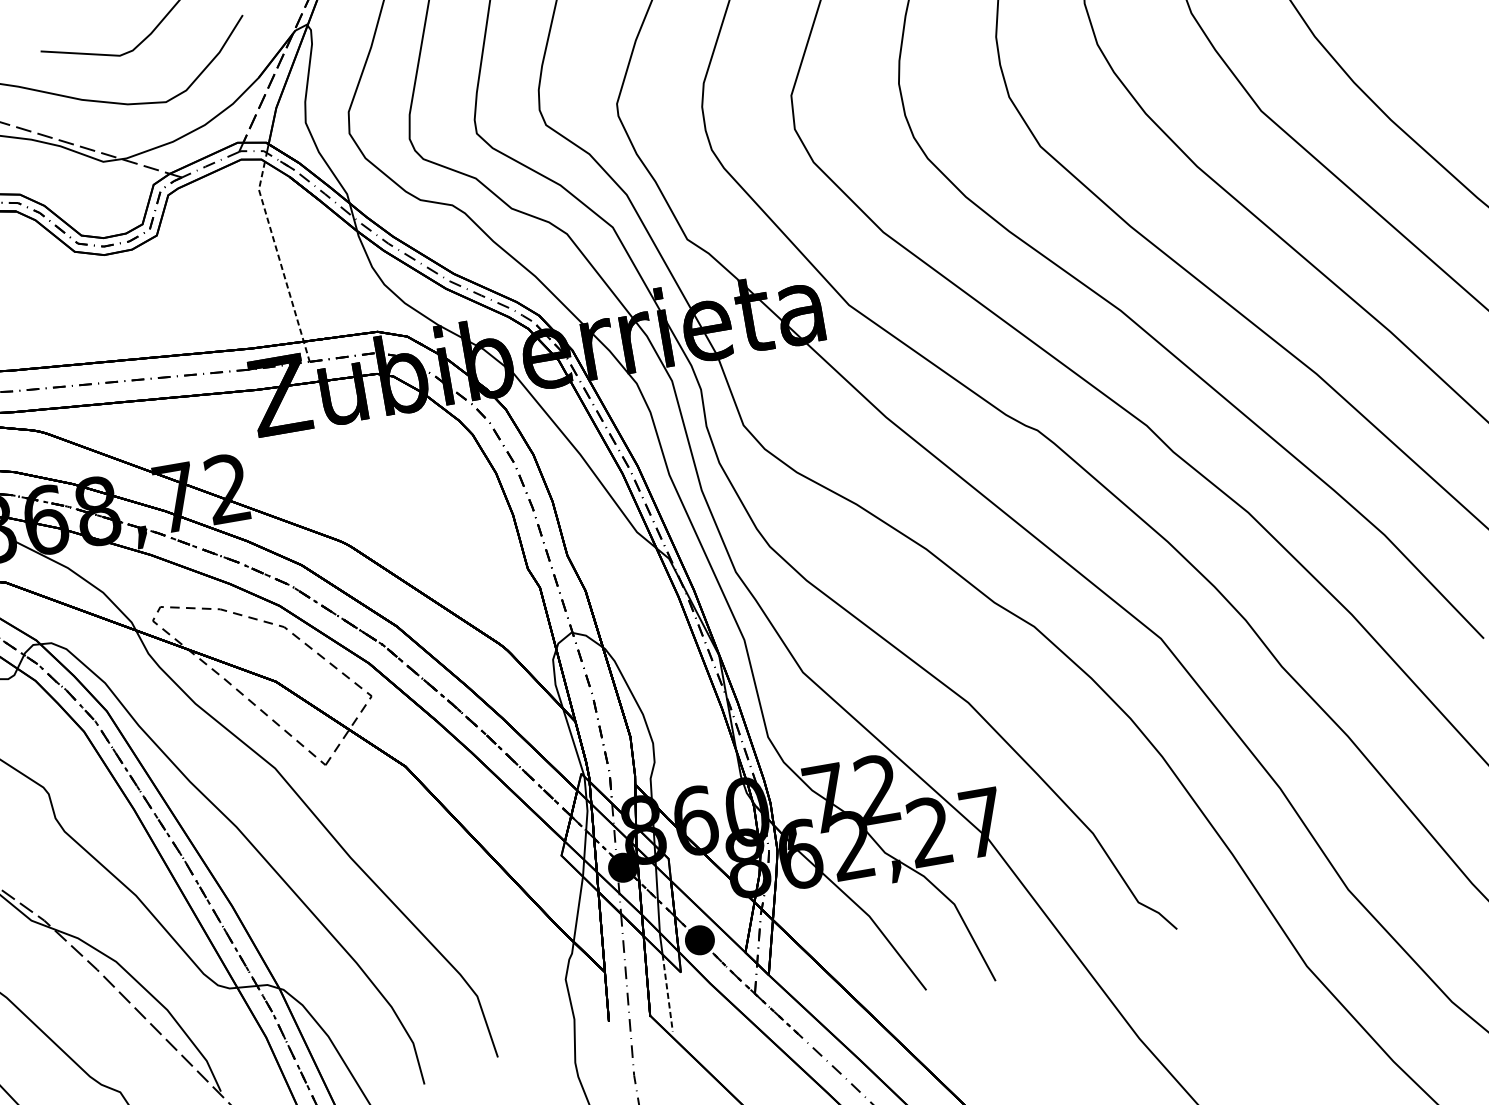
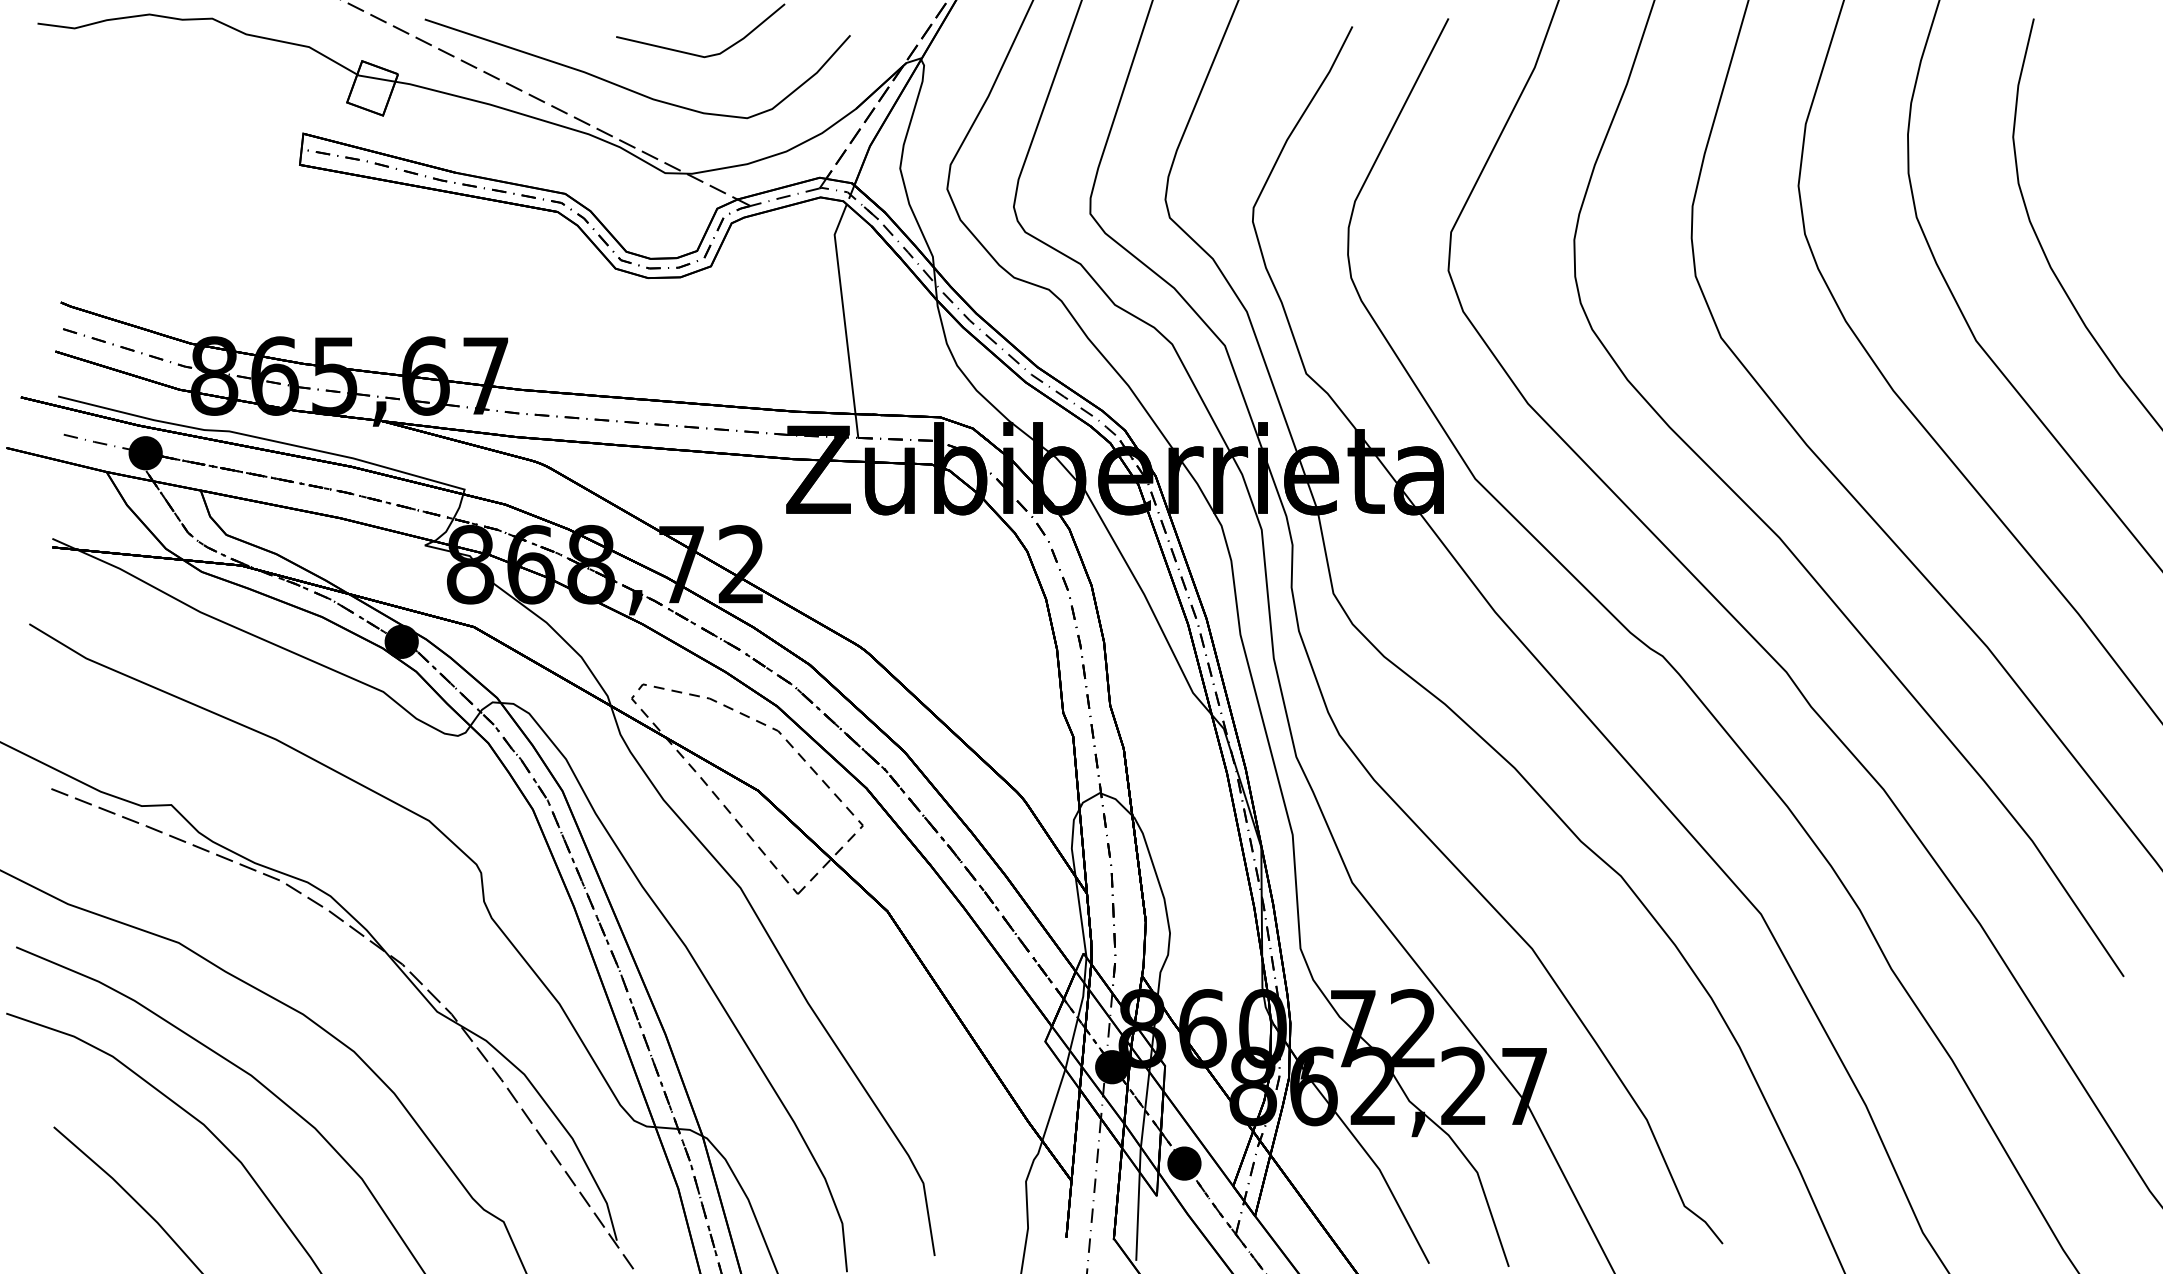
line: (280, 261) -> (844, 319), dashed -> solid
line: (667, 993) -> (1137, 1217), dashed -> solid

